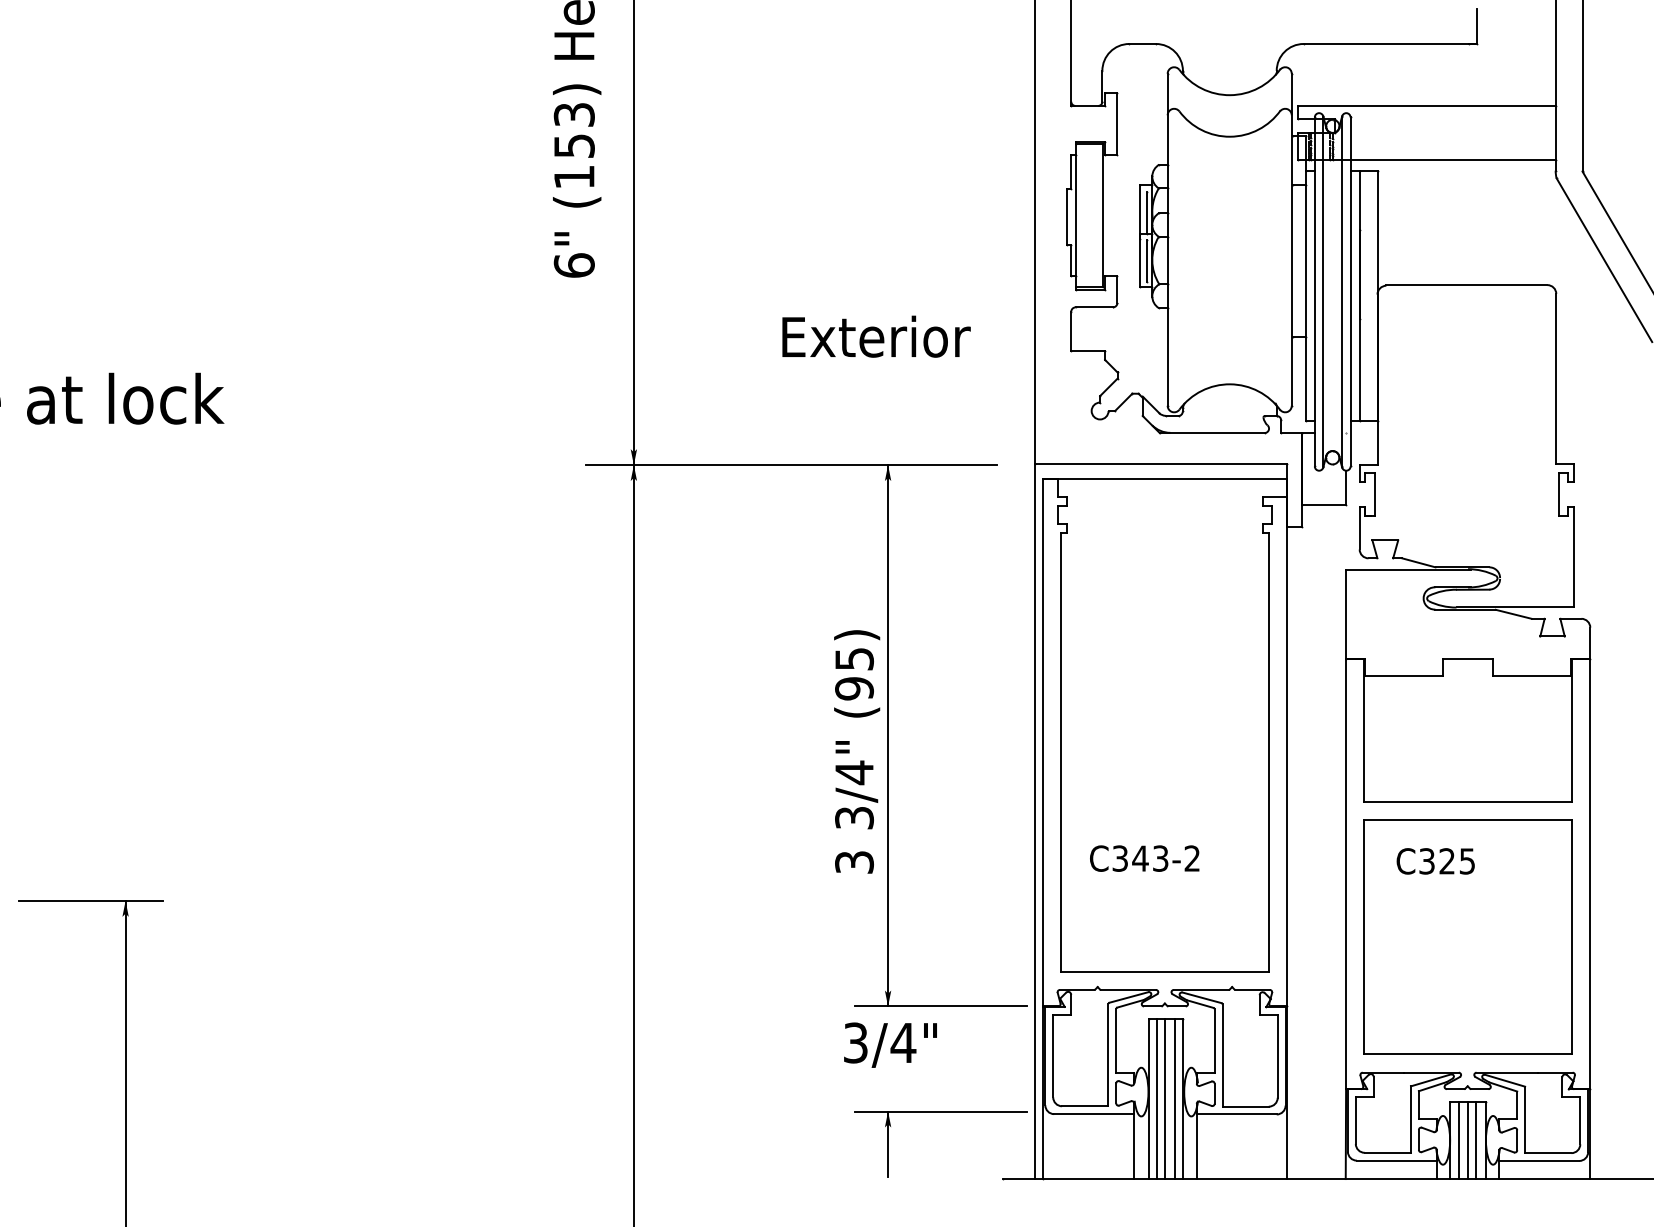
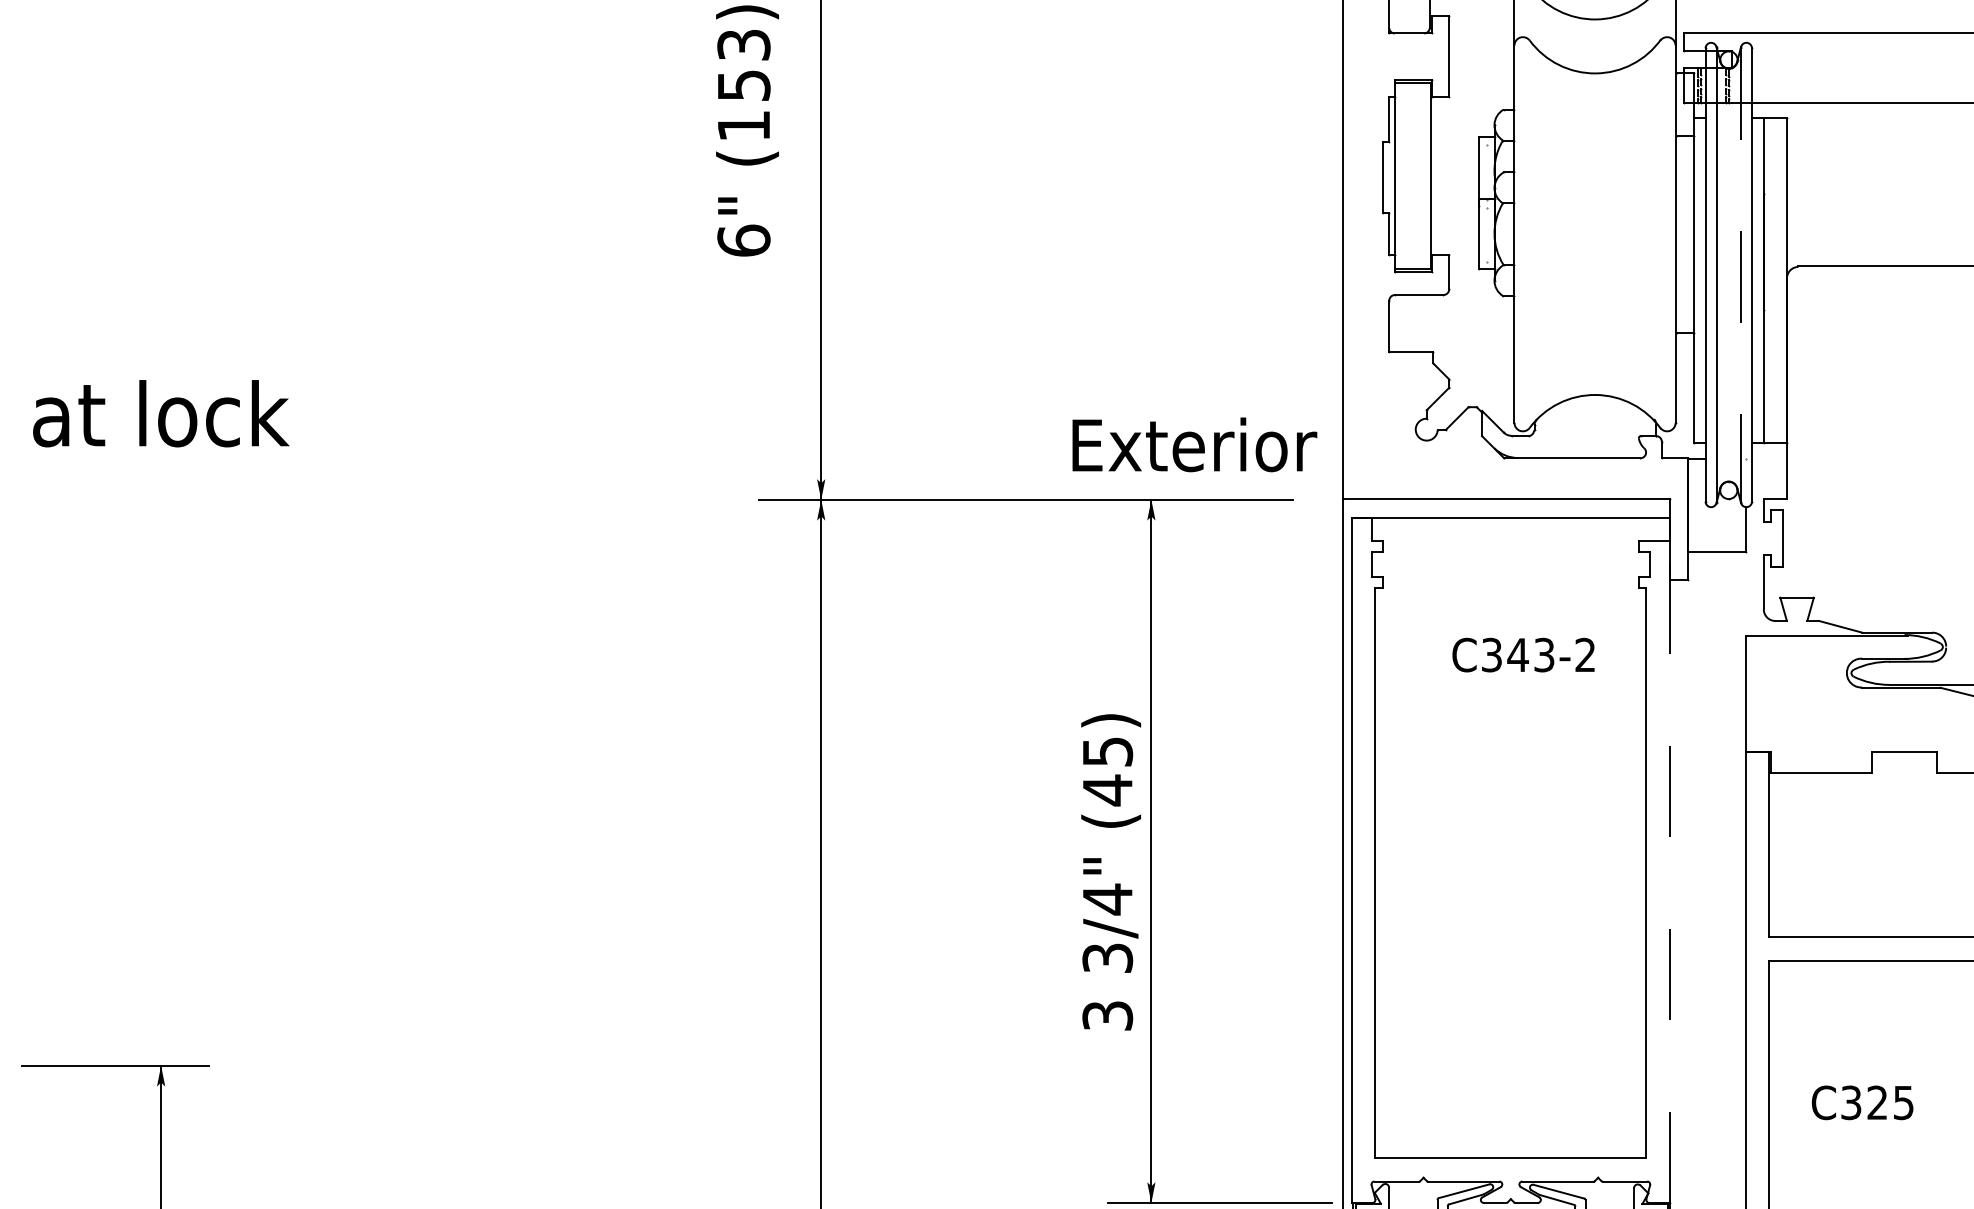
line: (1146, 212) -> (1486, 171), removed
line: (1146, 261) -> (1486, 235), removed
line: (1342, 292) -> (1741, 275), solid -> dashed
text: (876, 336) -> (1194, 444), moved
text: (854, 688) -> (1107, 790), (95) -> (45)
line: (1287, 751) -> (1670, 871), solid -> dashed
text: (1144, 858) -> (1523, 654), moved
text: (1435, 861) -> (1862, 1102), moved

